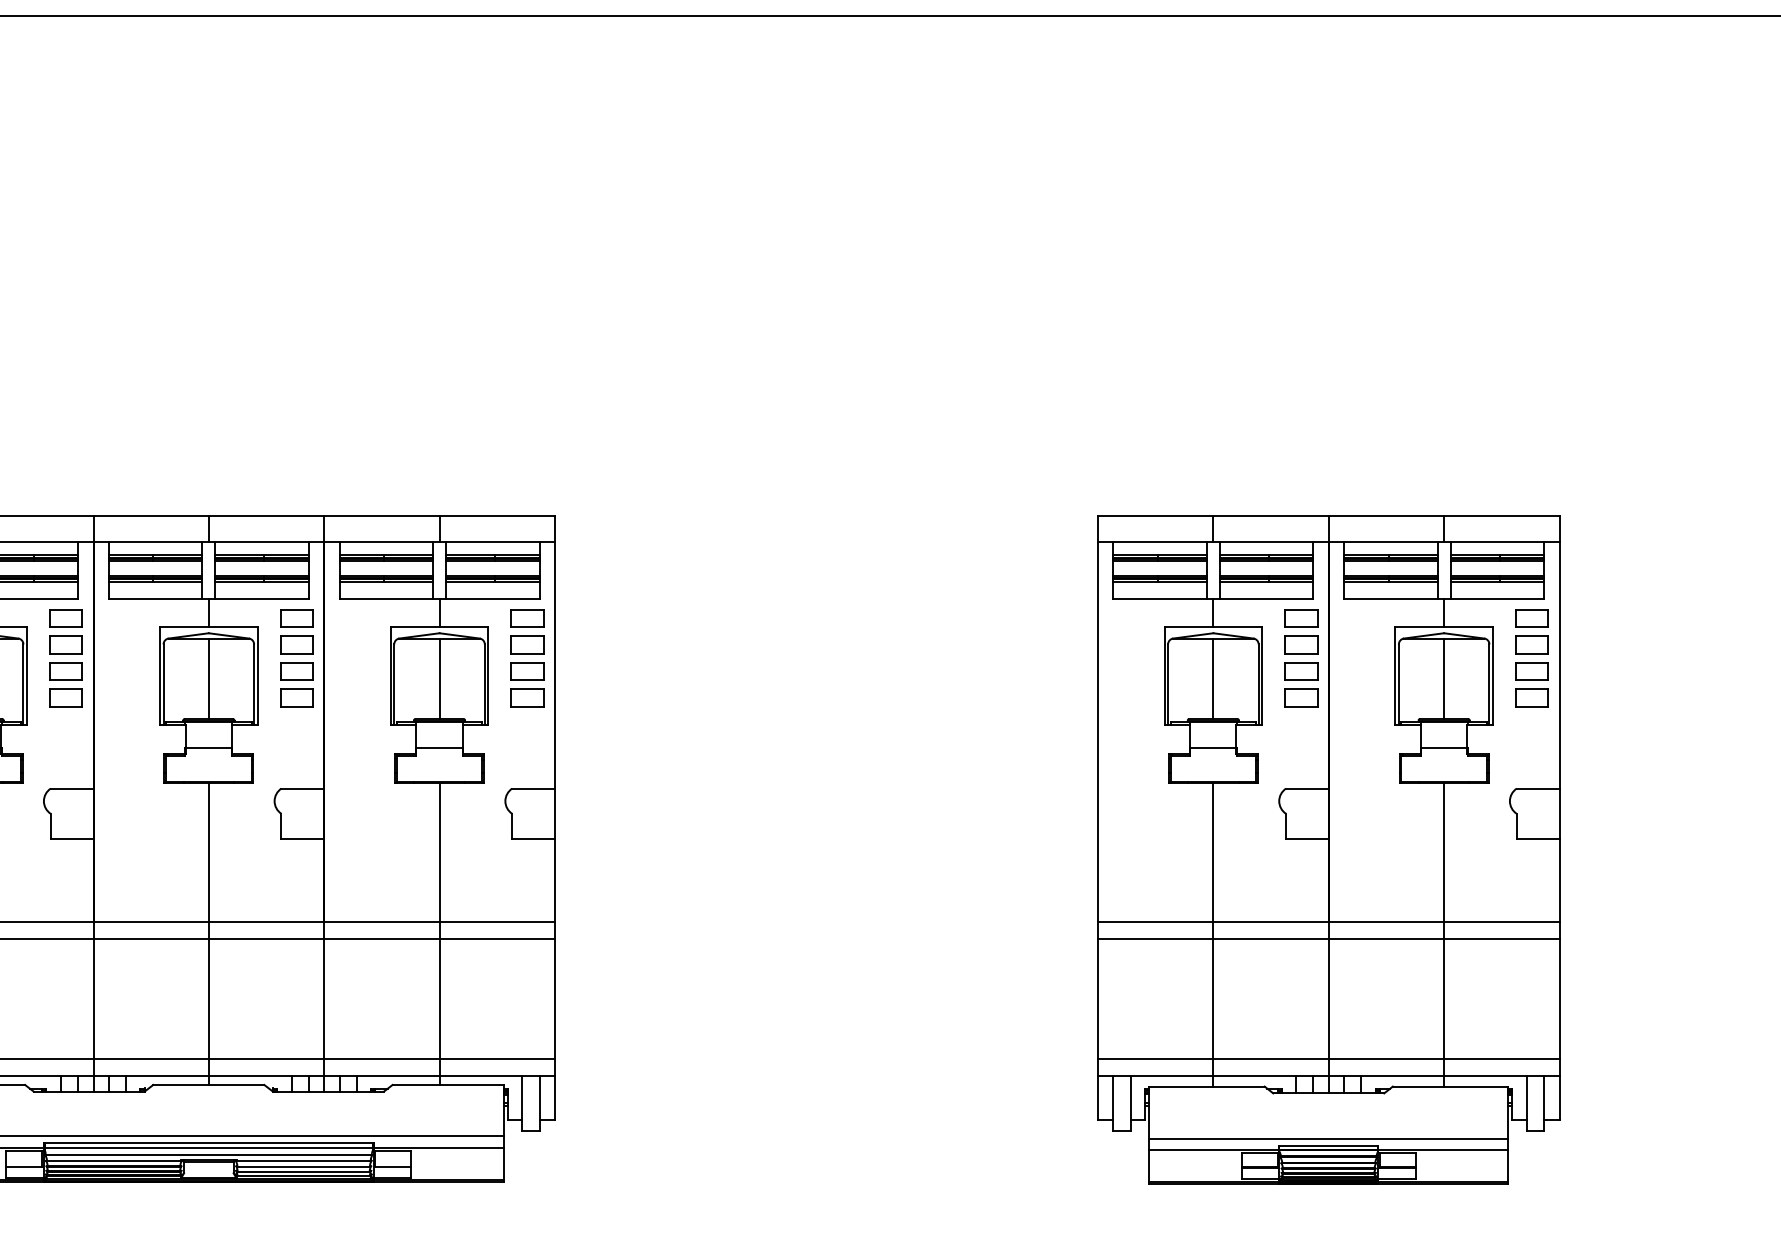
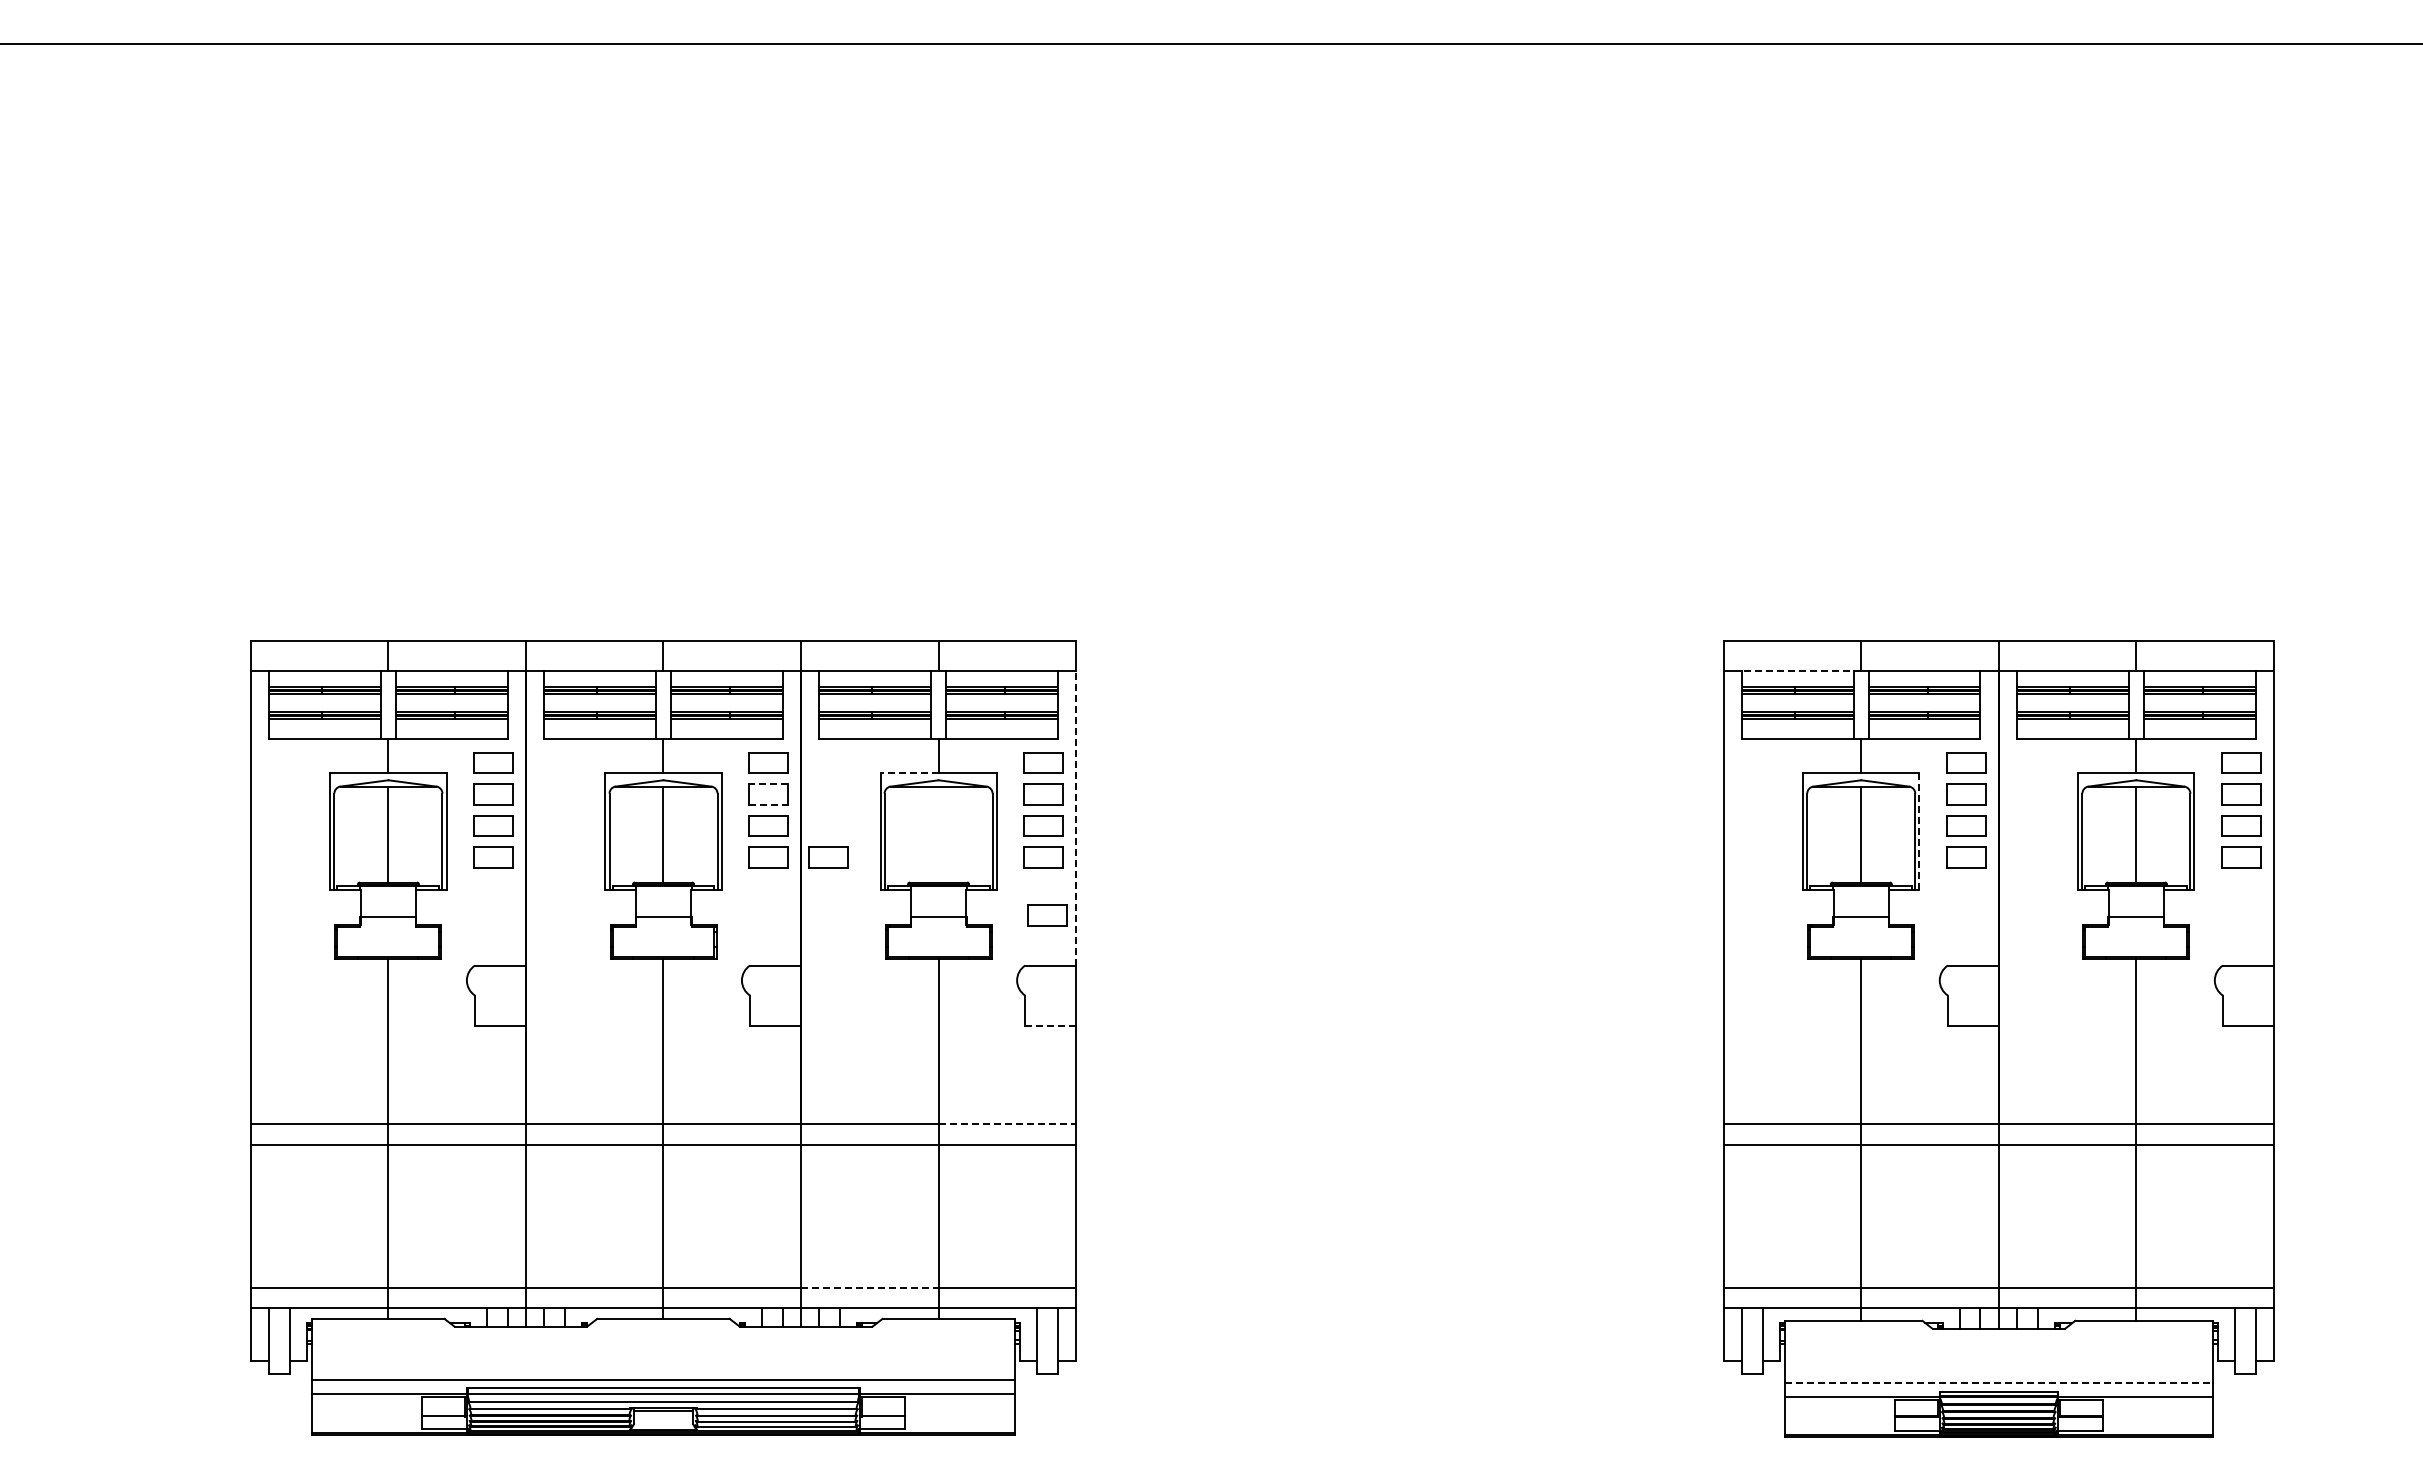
line: (1163, 542) -> (1801, 671), solid -> dashed
line: (415, 626) -> (909, 772), solid -> dashed
line: (296, 636) -> (767, 784), solid -> dashed
line: (296, 653) -> (768, 804), solid -> dashed
line: (555, 664) -> (1076, 817), solid -> dashed
line: (1262, 676) -> (1919, 831), solid -> dashed
line: (439, 678) -> (938, 834), removed
part: (347, 698) -> (828, 857), added
part: (530, 746) -> (1047, 915), added
line: (534, 838) -> (1051, 1025), solid -> dashed
line: (497, 921) -> (1007, 1124), solid -> dashed
line: (381, 1058) -> (869, 1287), solid -> dashed
line: (1328, 1138) -> (1998, 1382), solid -> dashed

